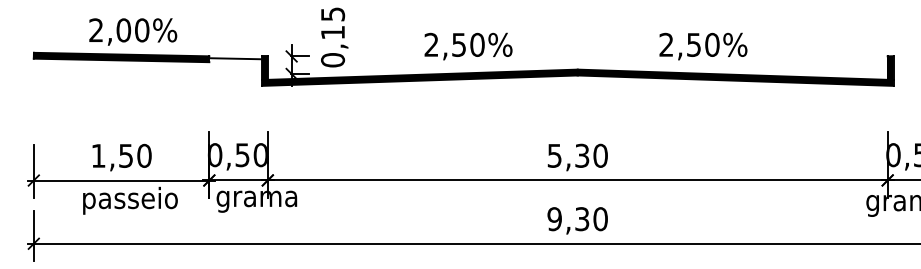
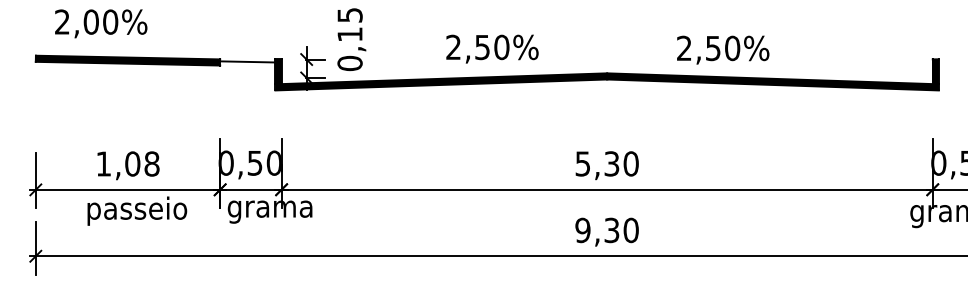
text: (133, 31) -> (101, 23), moved
text: (703, 45) -> (723, 49), moved
text: (135, 155) -> (142, 163), 1,50 -> 1,08

